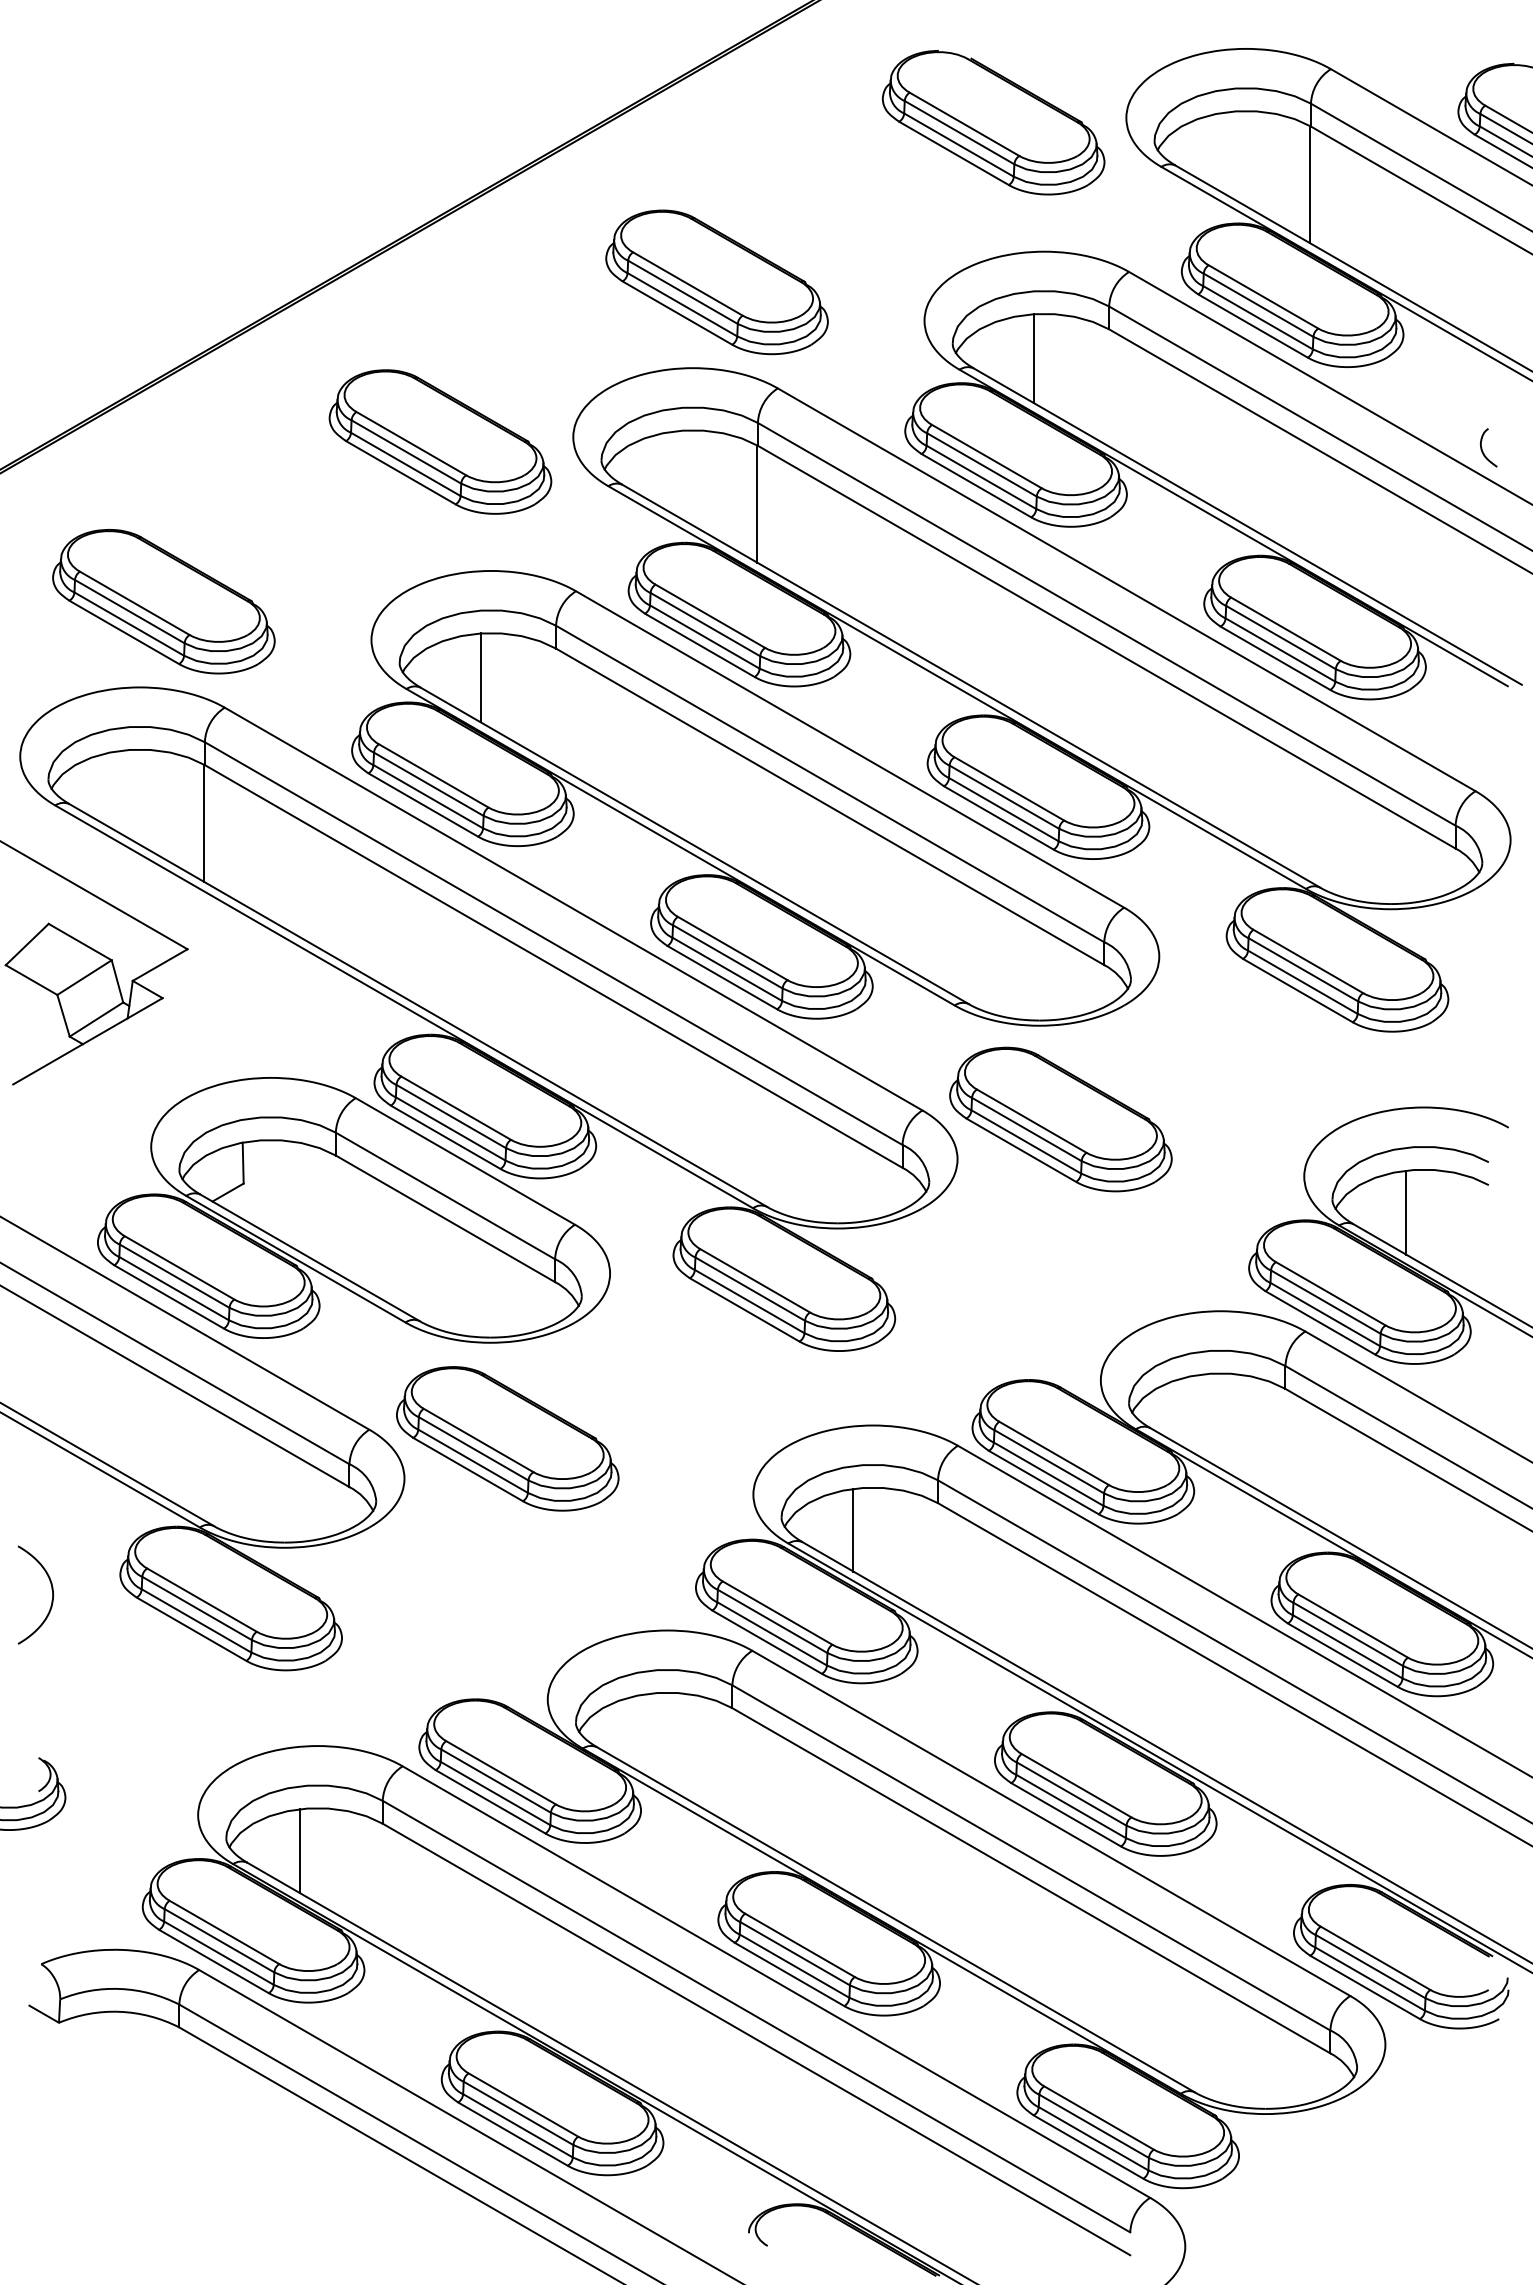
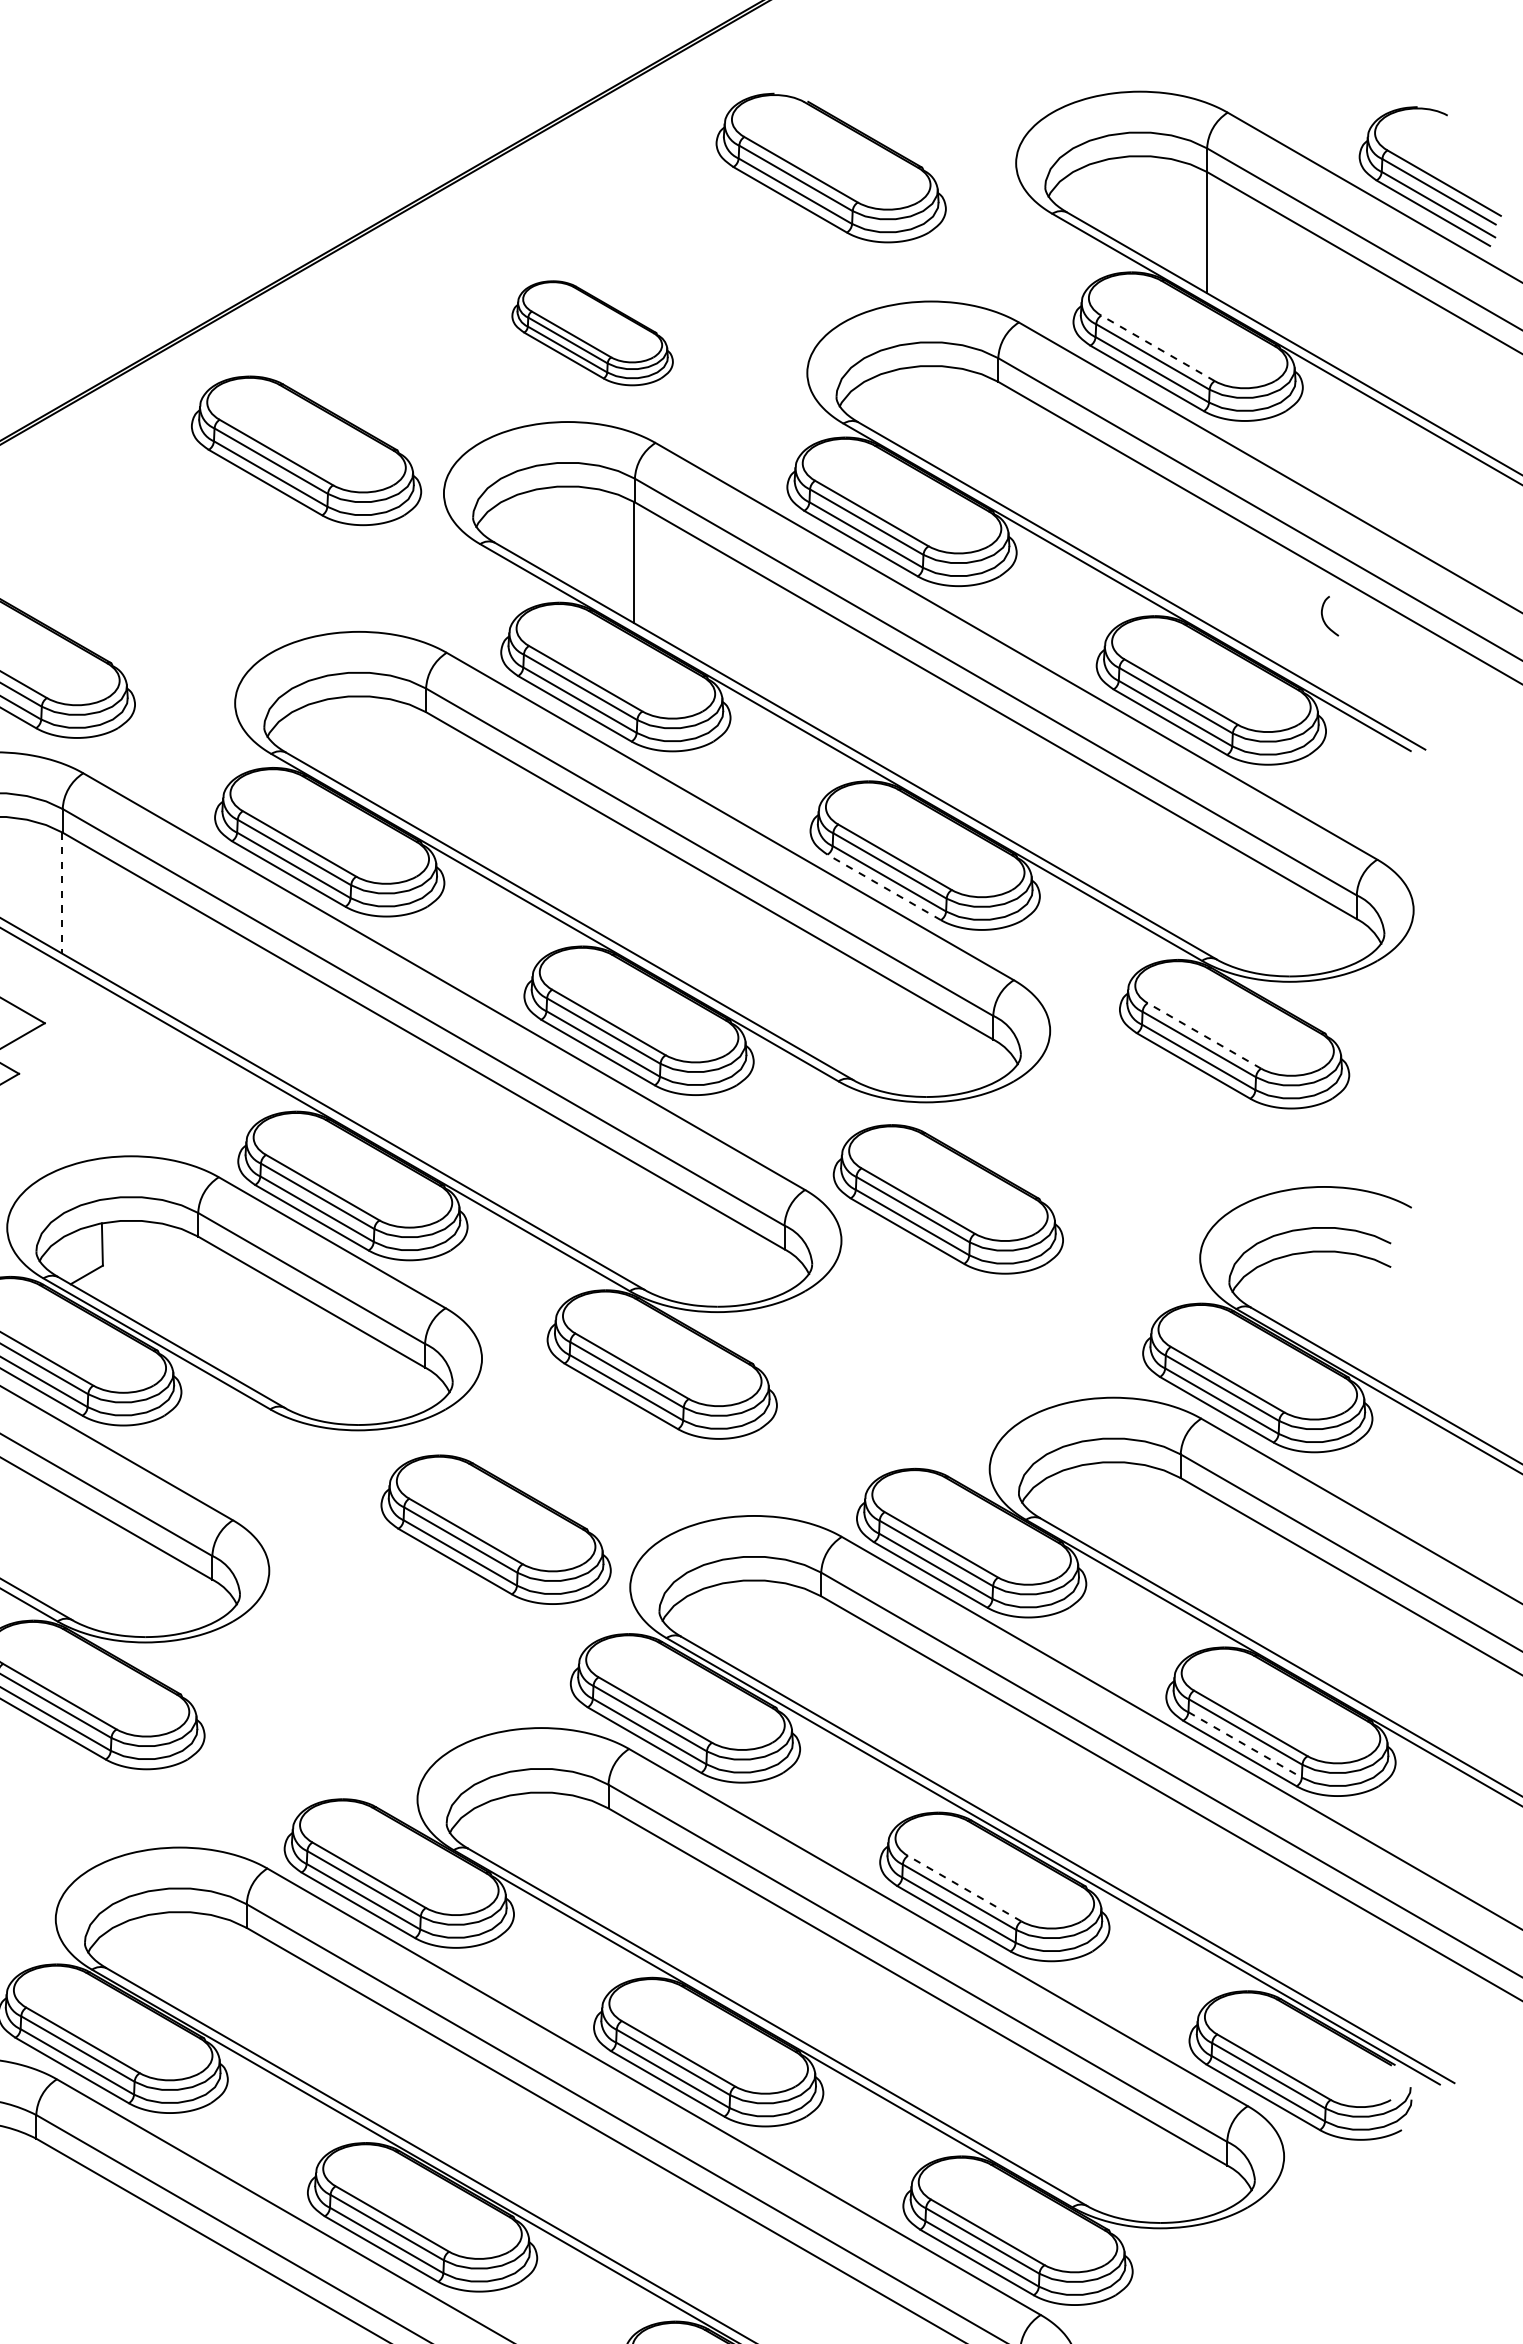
part: (993, 122) -> (831, 167), moved
part: (716, 282) -> (592, 333), size x0.7
line: (1263, 296) -> (1158, 347), solid -> dashed
line: (1033, 358) -> (920, 412), removed
part: (440, 441) -> (306, 450), moved
curve: (1482, 447) -> (1323, 615), moved
line: (480, 677) -> (347, 742), removed
line: (998, 817) -> (883, 886), solid -> dashed
line: (204, 823) -> (62, 893), solid -> dashed
line: (1307, 961) -> (1203, 1035), solid -> dashed
line: (1406, 1212) -> (1305, 1295), removed
part: (507, 1438) -> (495, 1529), moved
line: (853, 1529) -> (733, 1623), removed
line: (1348, 1647) -> (1245, 1745), solid -> dashed
line: (1076, 1785) -> (964, 1888), solid -> dashed
line: (300, 1851) -> (161, 1956), removed

